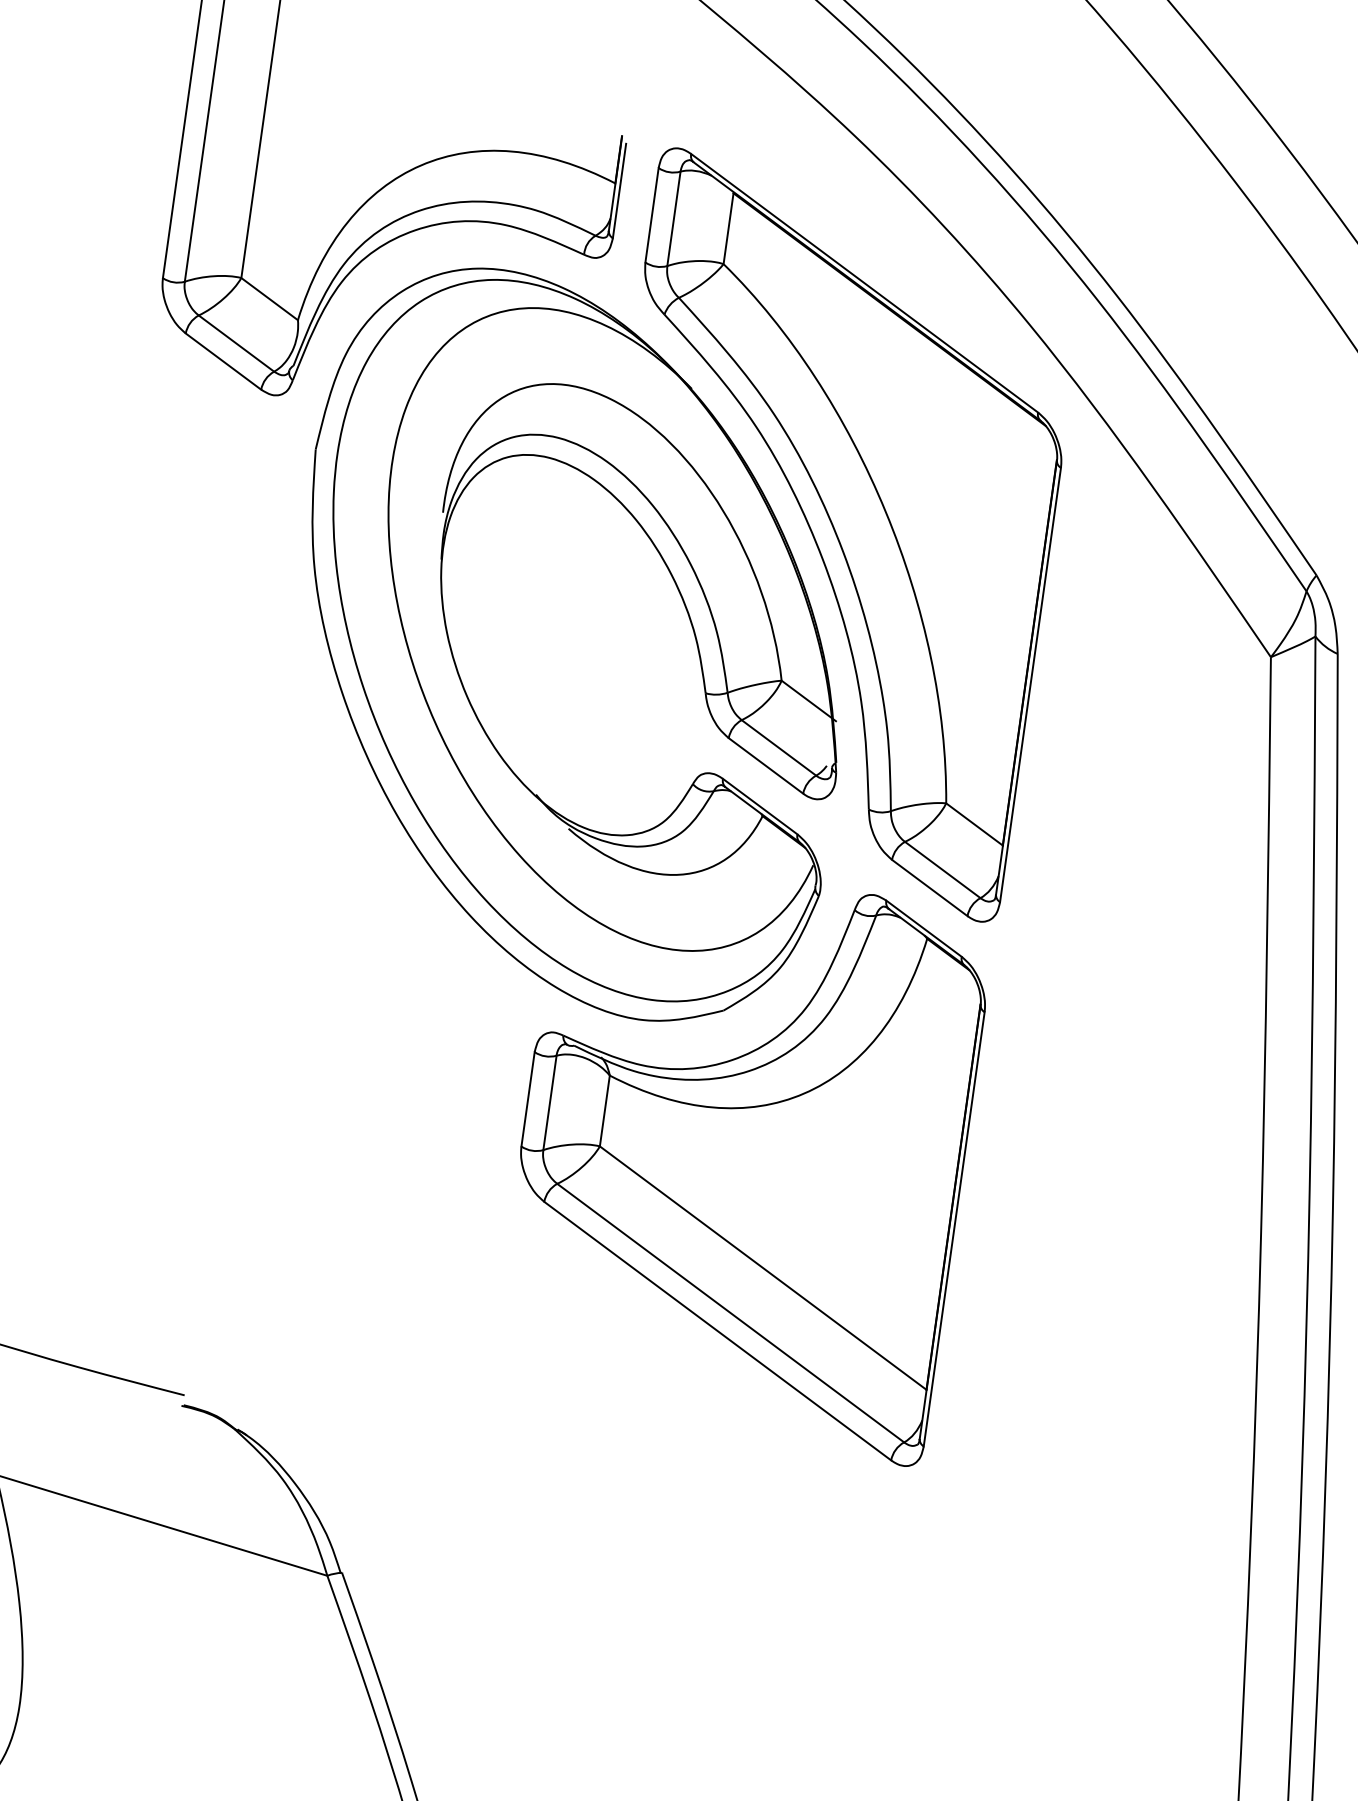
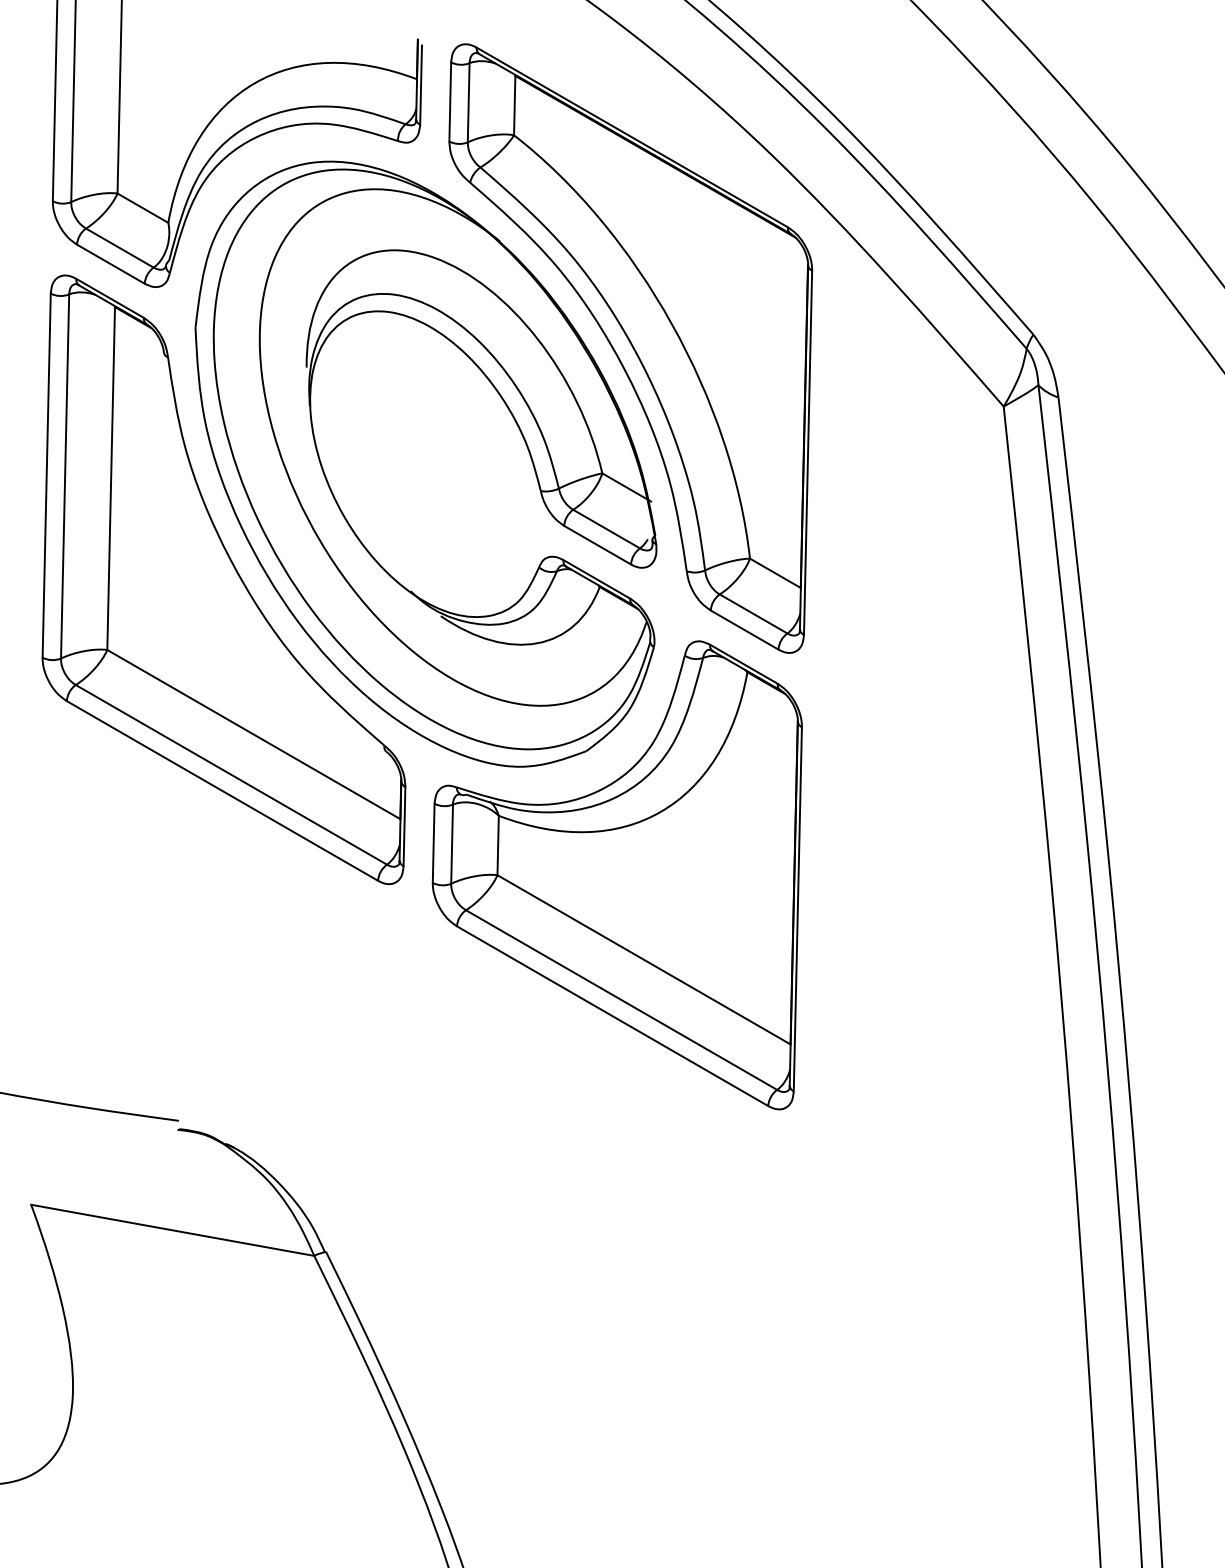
part: (313, 754) -> (223, 579), added

